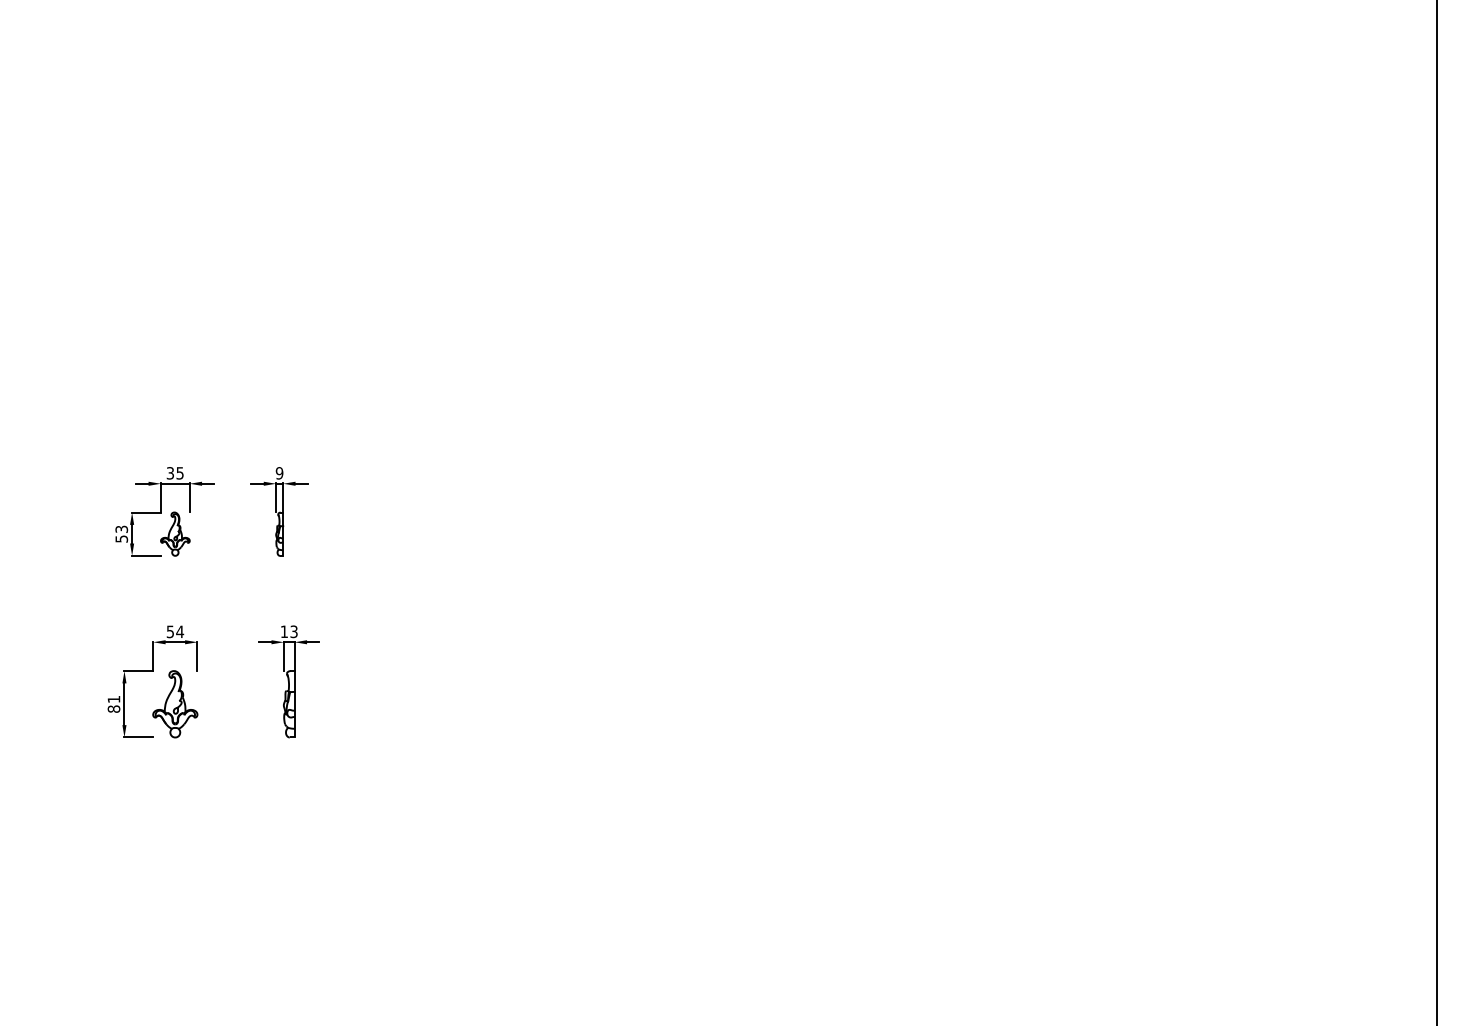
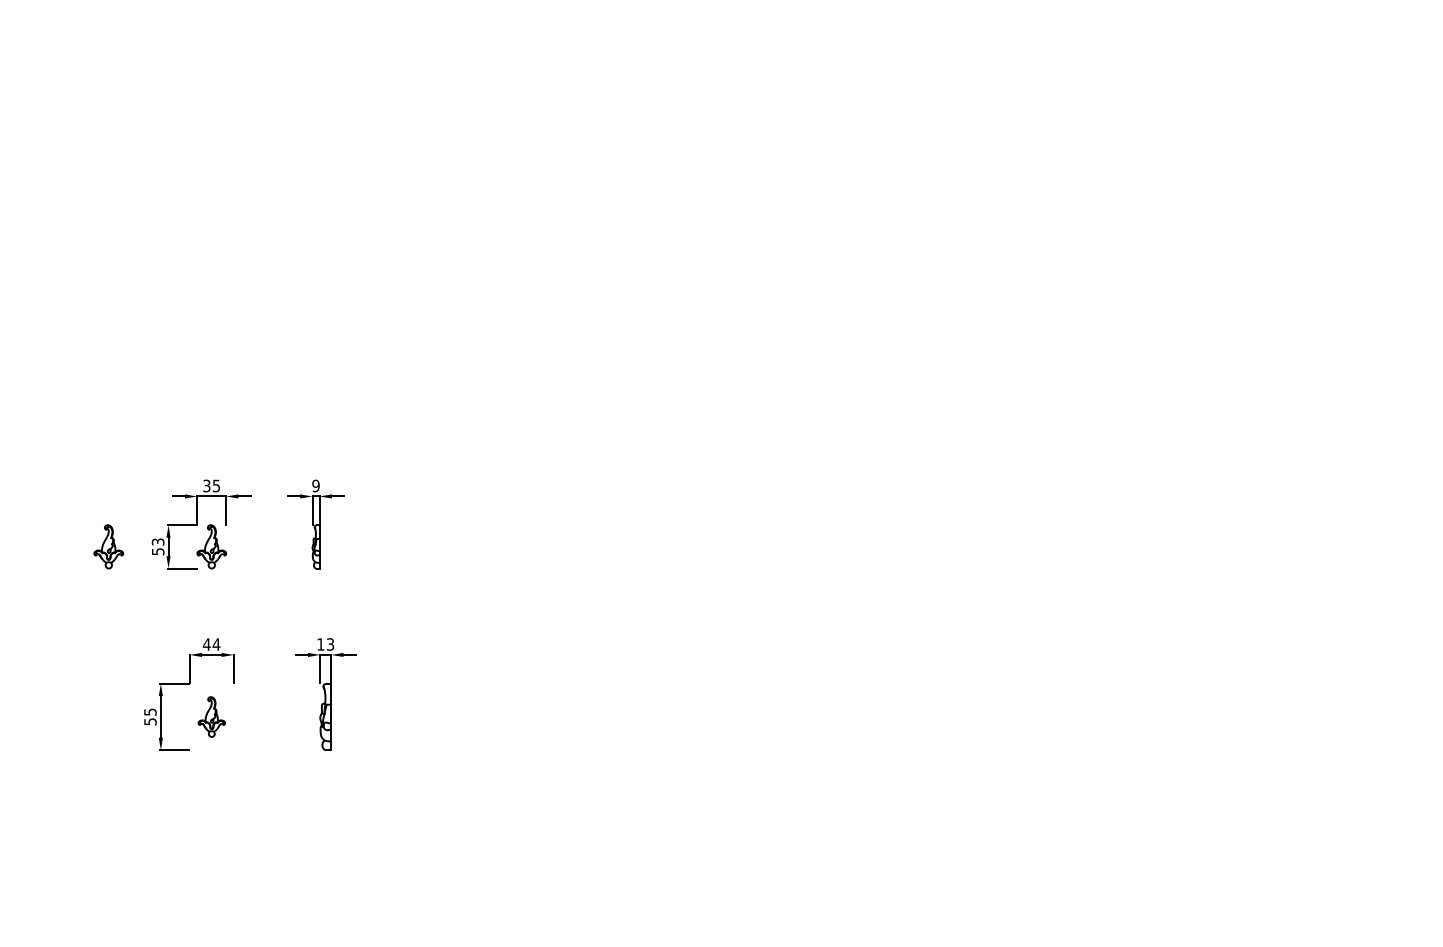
part: (72, 533) -> (108, 546), added
text: (170, 631) -> (206, 644), 54 -> 44
text: (113, 704) -> (149, 717), 81 -> 55
part: (175, 704) -> (211, 717), size x0.6

